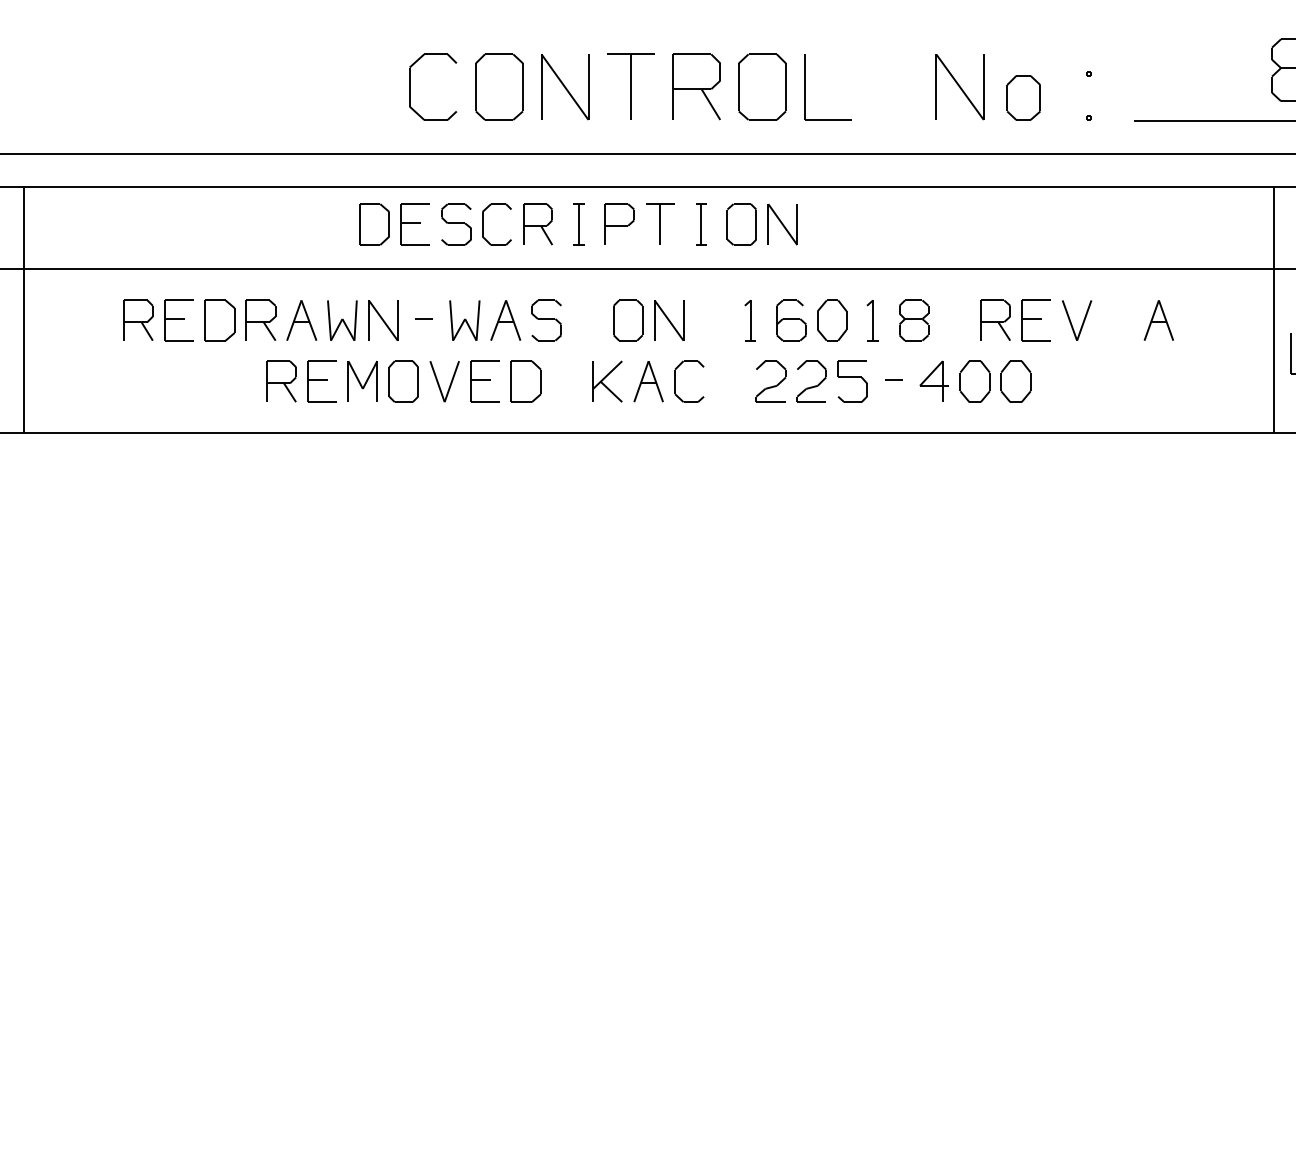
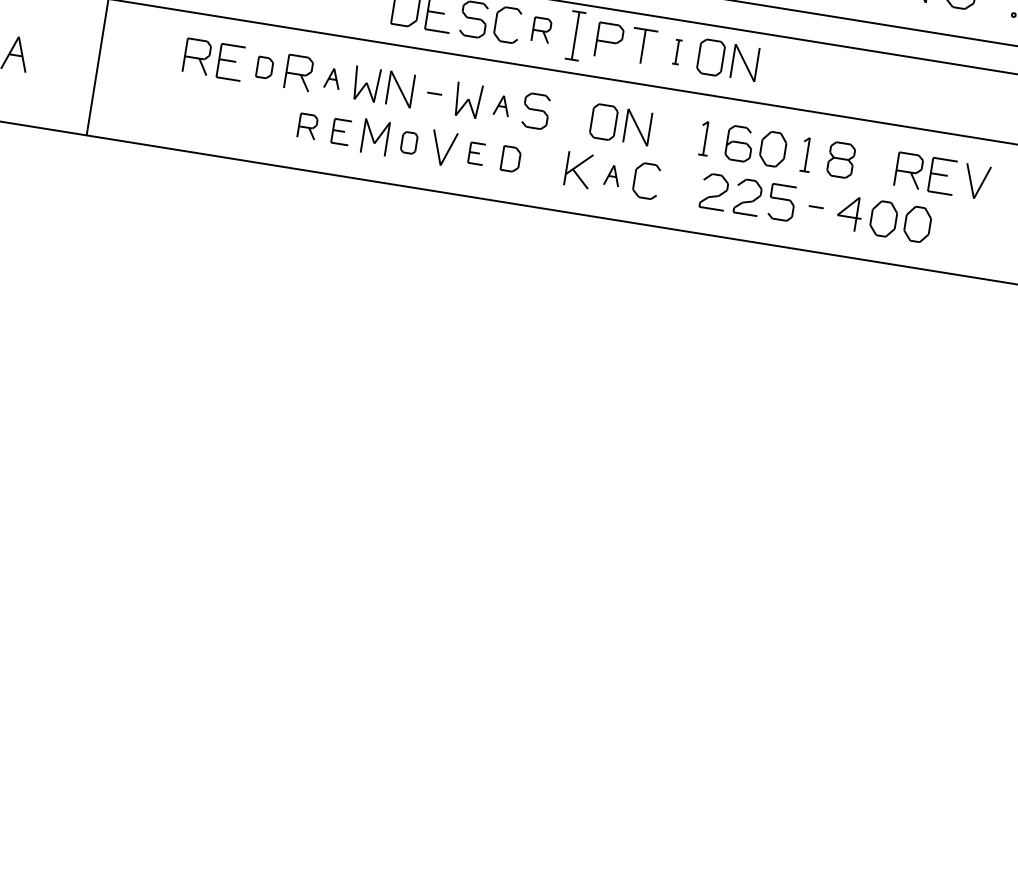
part: (537, 224) -> (541, 30), size x0.7
part: (578, 224) -> (575, 35), size x1.4
part: (701, 224) -> (677, 52), size x0.7
part: (219, 320) -> (264, 67), size x0.6
part: (301, 320) -> (332, 78), size x0.6
part: (505, 320) -> (501, 105), size x0.6
part: (281, 381) -> (307, 126), size x0.7
part: (321, 381) -> (341, 131), size x0.7
part: (403, 381) -> (409, 142), size x0.6
part: (484, 381) -> (476, 153), size x0.6
part: (525, 381) -> (510, 159), size x0.7
part: (648, 381) -> (612, 175), size x0.6

